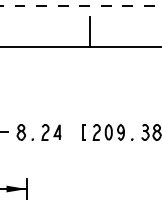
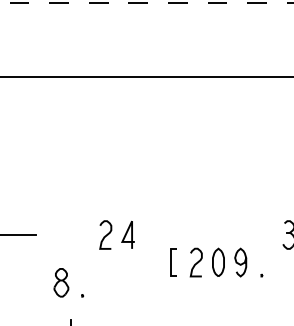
line: (90, 31) -> (188, 49), removed
part: (24, 132) -> (67, 282), moved
part: (107, 132) -> (216, 262), moved

